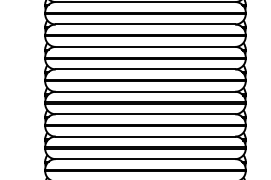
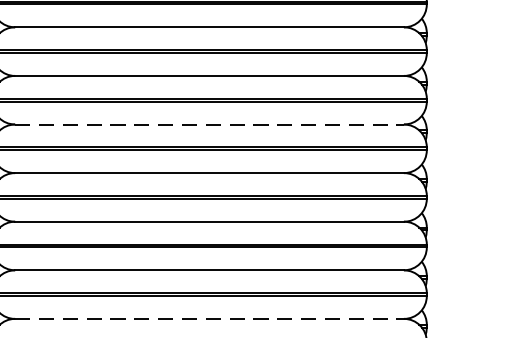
line: (145, 46) -> (209, 123), solid -> dashed
line: (145, 136) -> (209, 318), solid -> dashed

